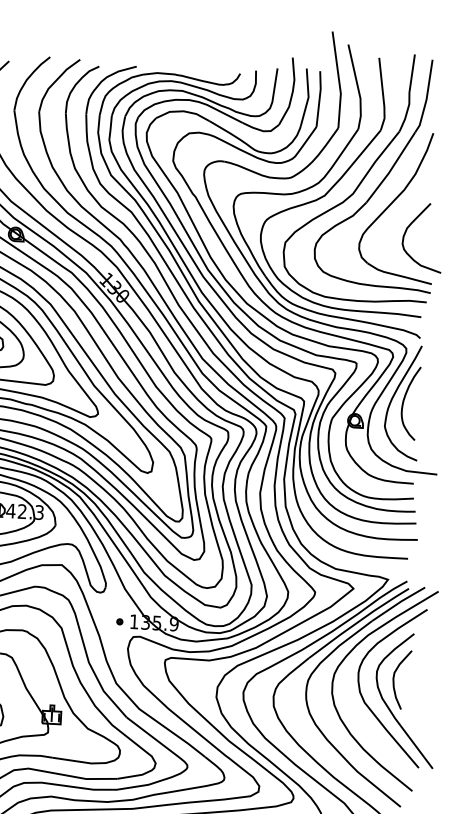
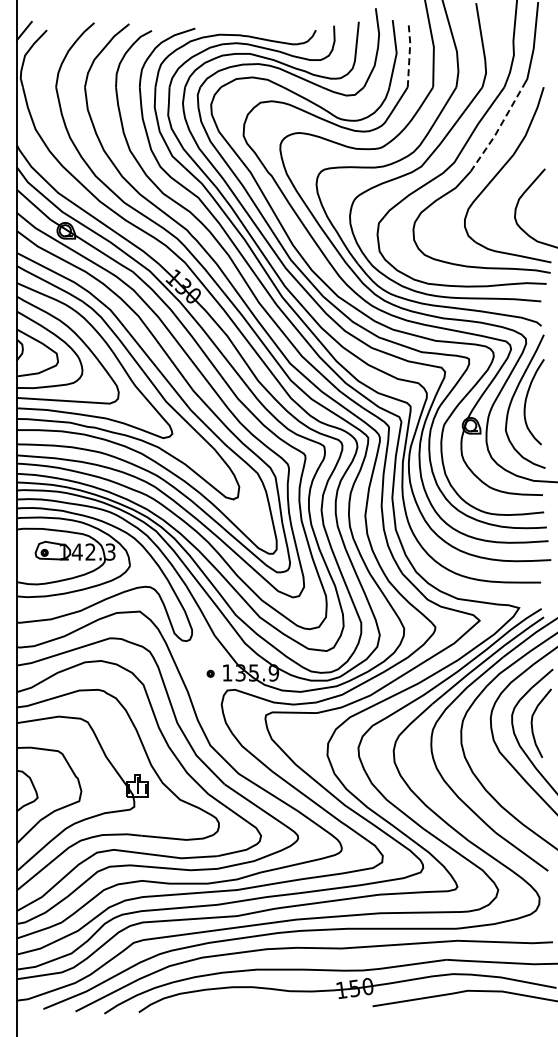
line: (319, 98) -> (409, 53), solid -> dashed
line: (391, 168) -> (497, 130), solid -> dashed

